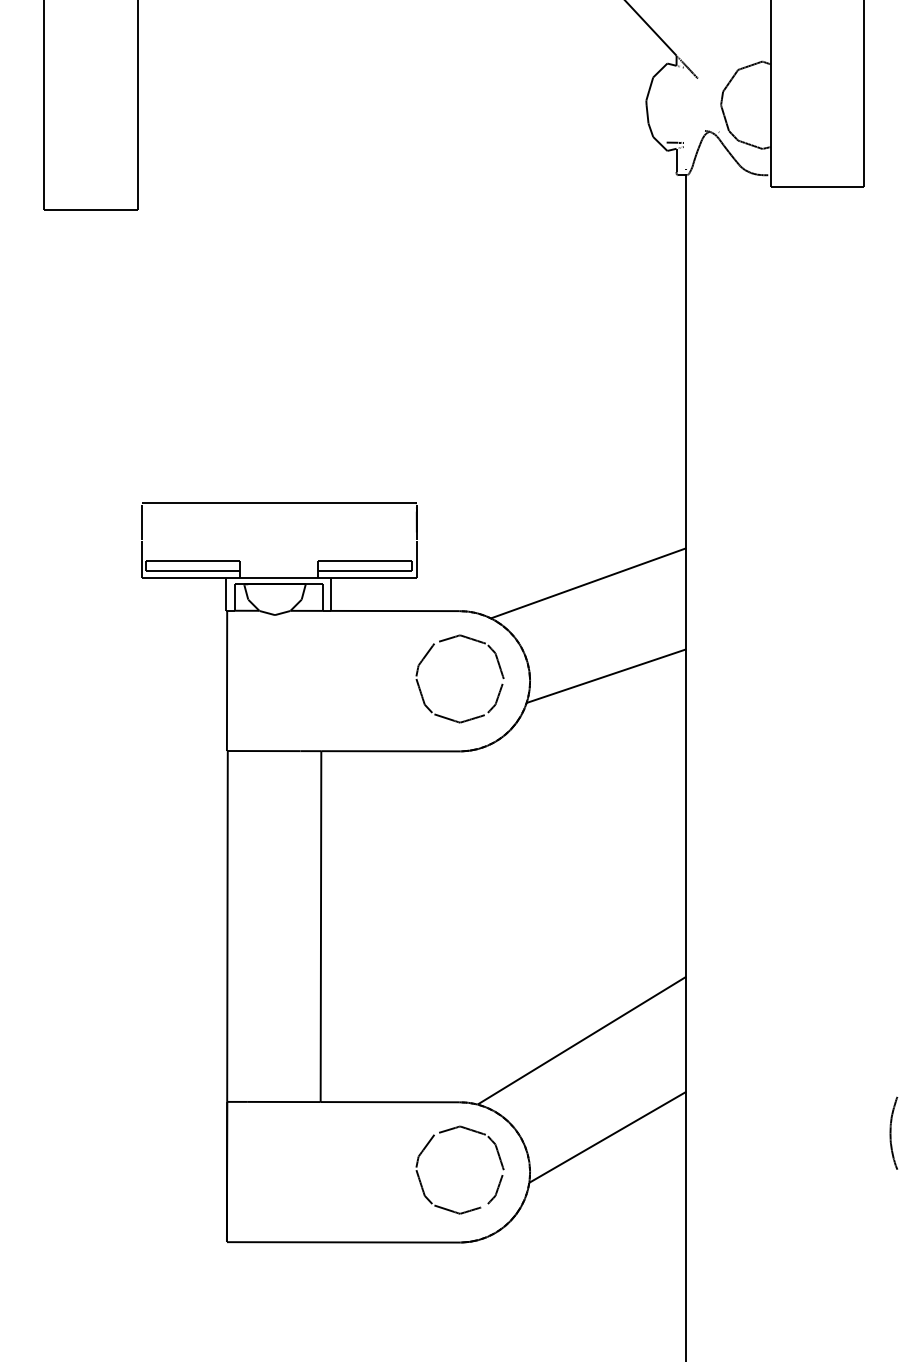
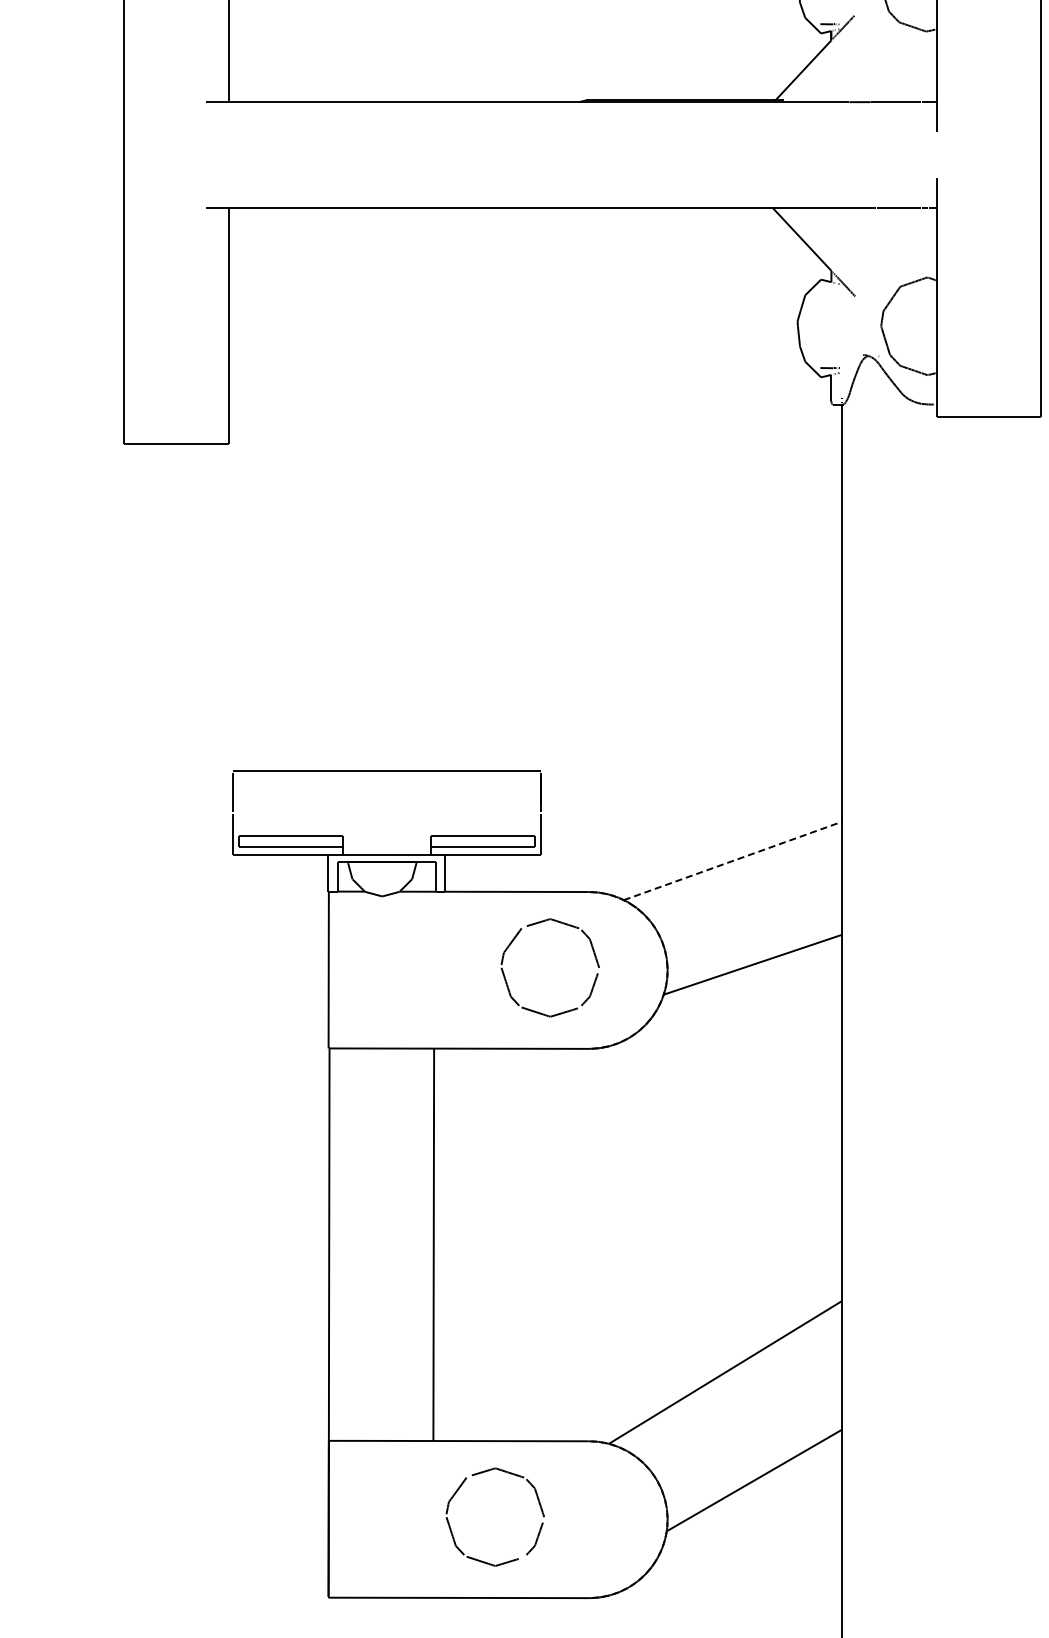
line: (589, 582) -> (733, 860), solid -> dashed
part: (427, 655) -> (513, 941), moved
part: (428, 1145) -> (459, 1489), moved

